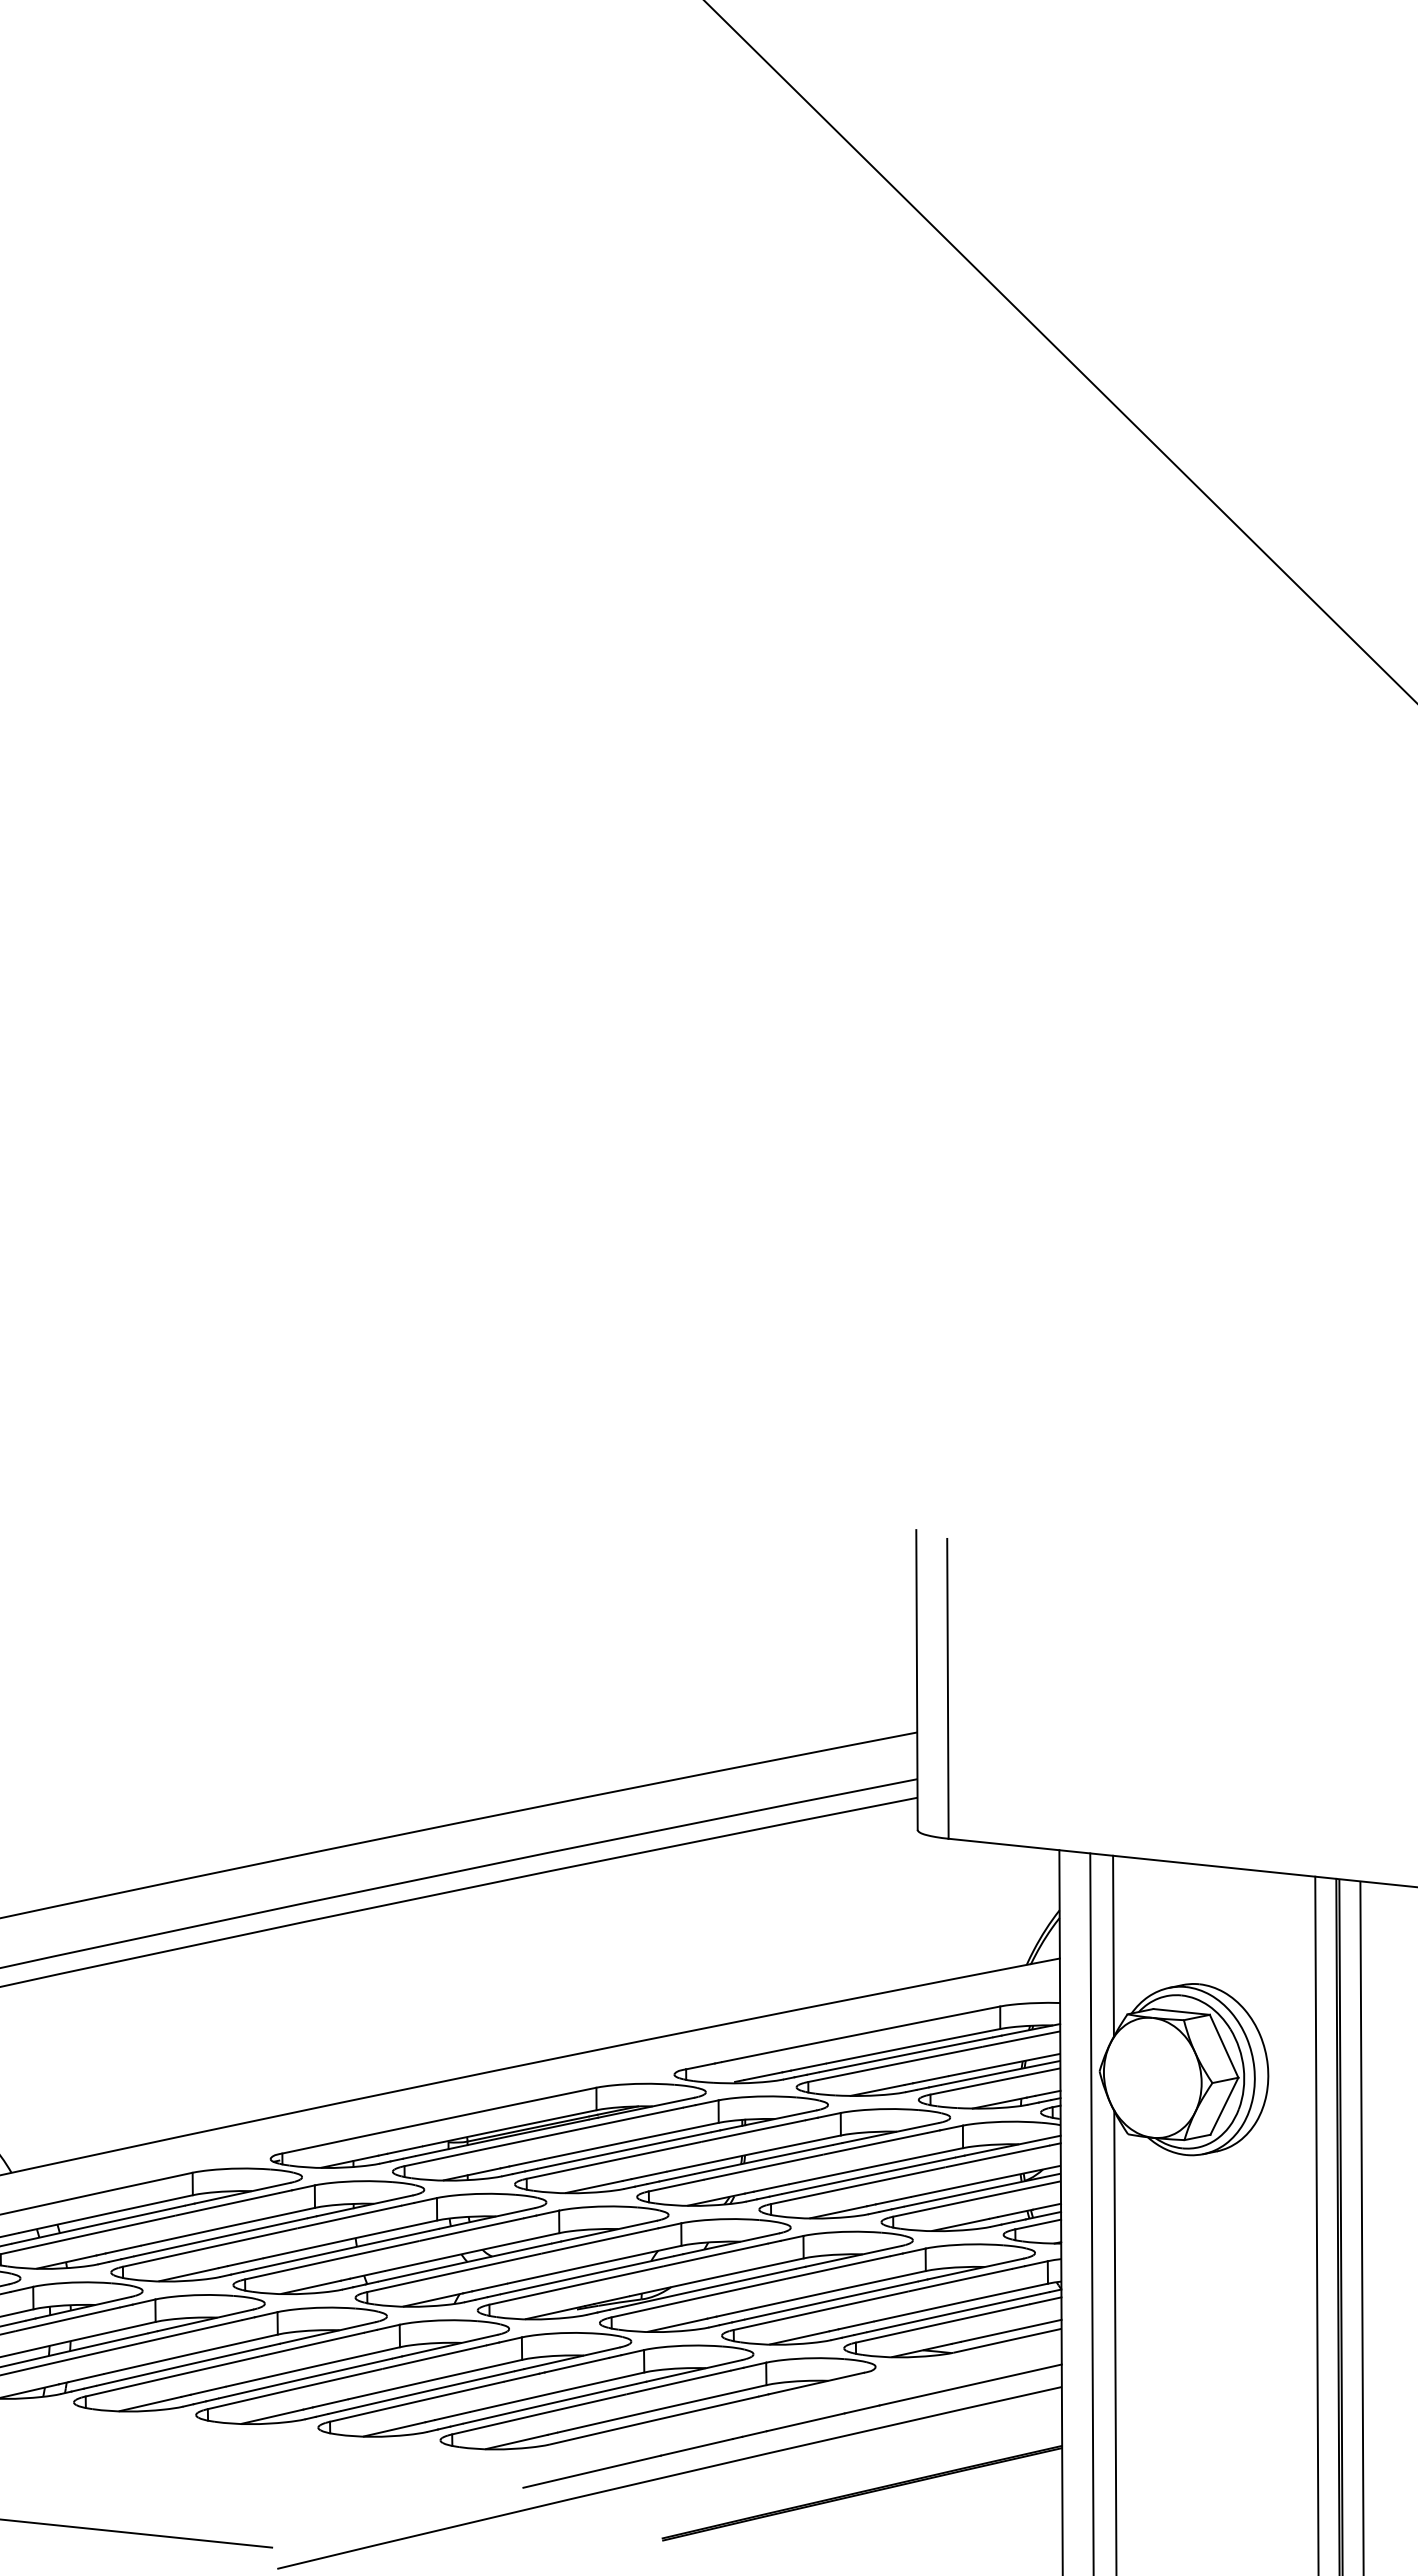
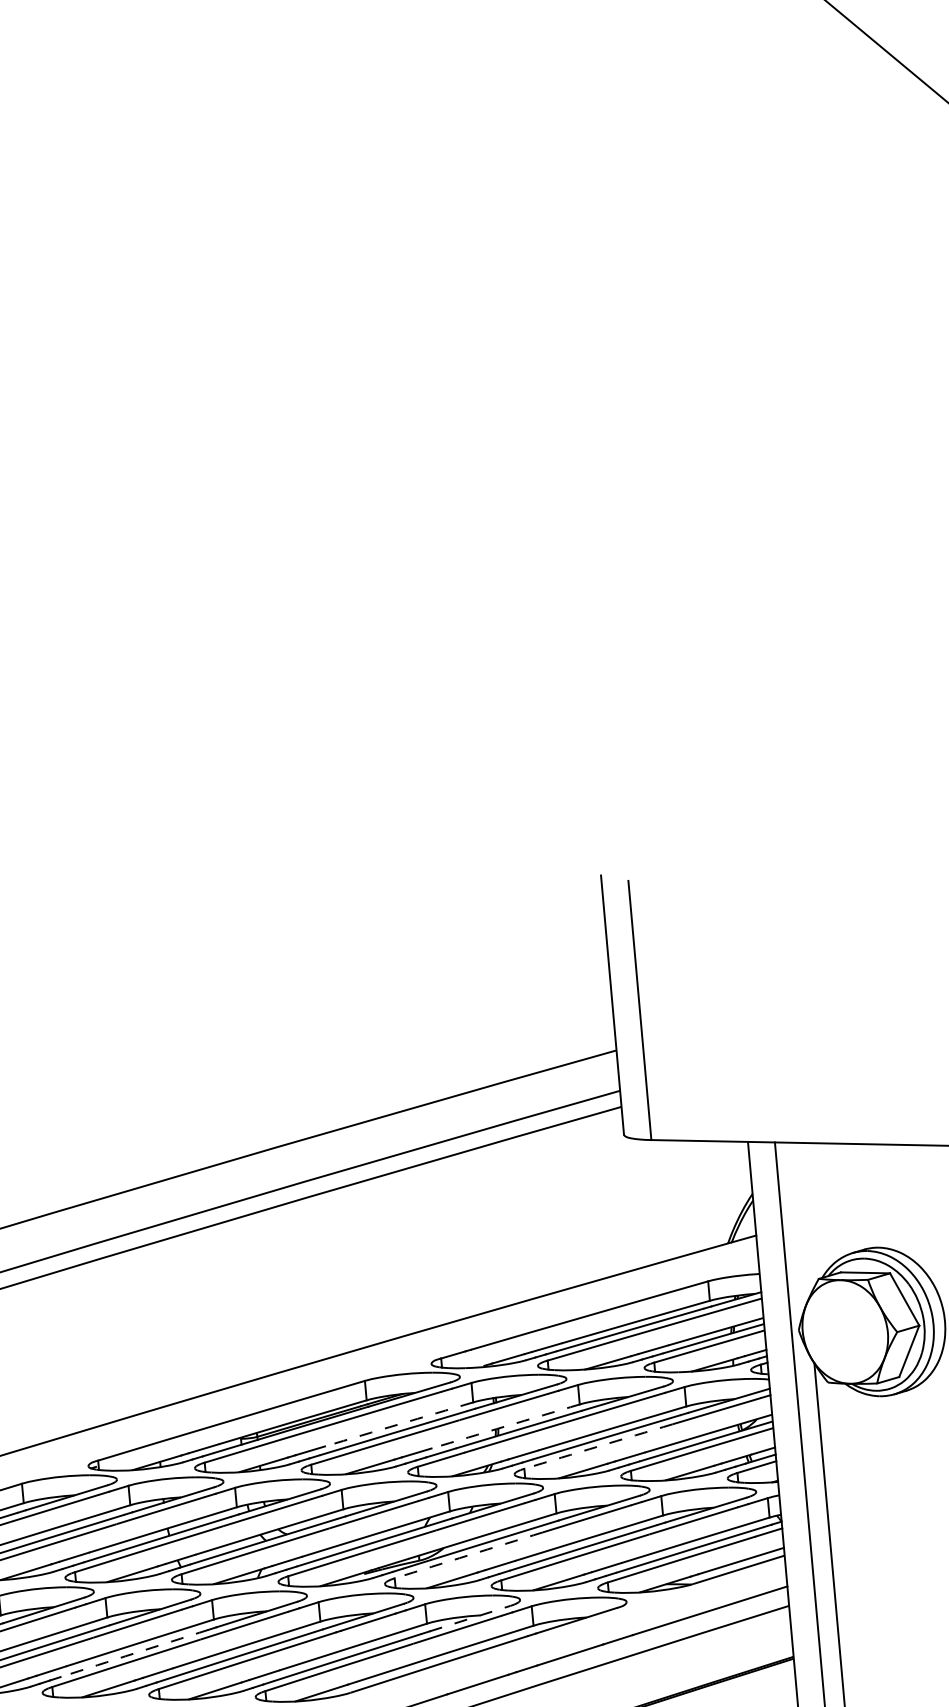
line: (1113, 1945) -> (801, 1220), removed
arc: (631, 2140) -> (399, 1423), solid -> dashed
arc: (753, 2153) -> (505, 1426), solid -> dashed
arc: (858, 2185) -> (598, 1446), solid -> dashed
arc: (698, 2298) -> (468, 1555), solid -> dashed
line: (694, 2370) -> (470, 1618), solid -> dashed
arc: (305, 2378) -> (134, 1653), solid -> dashed

